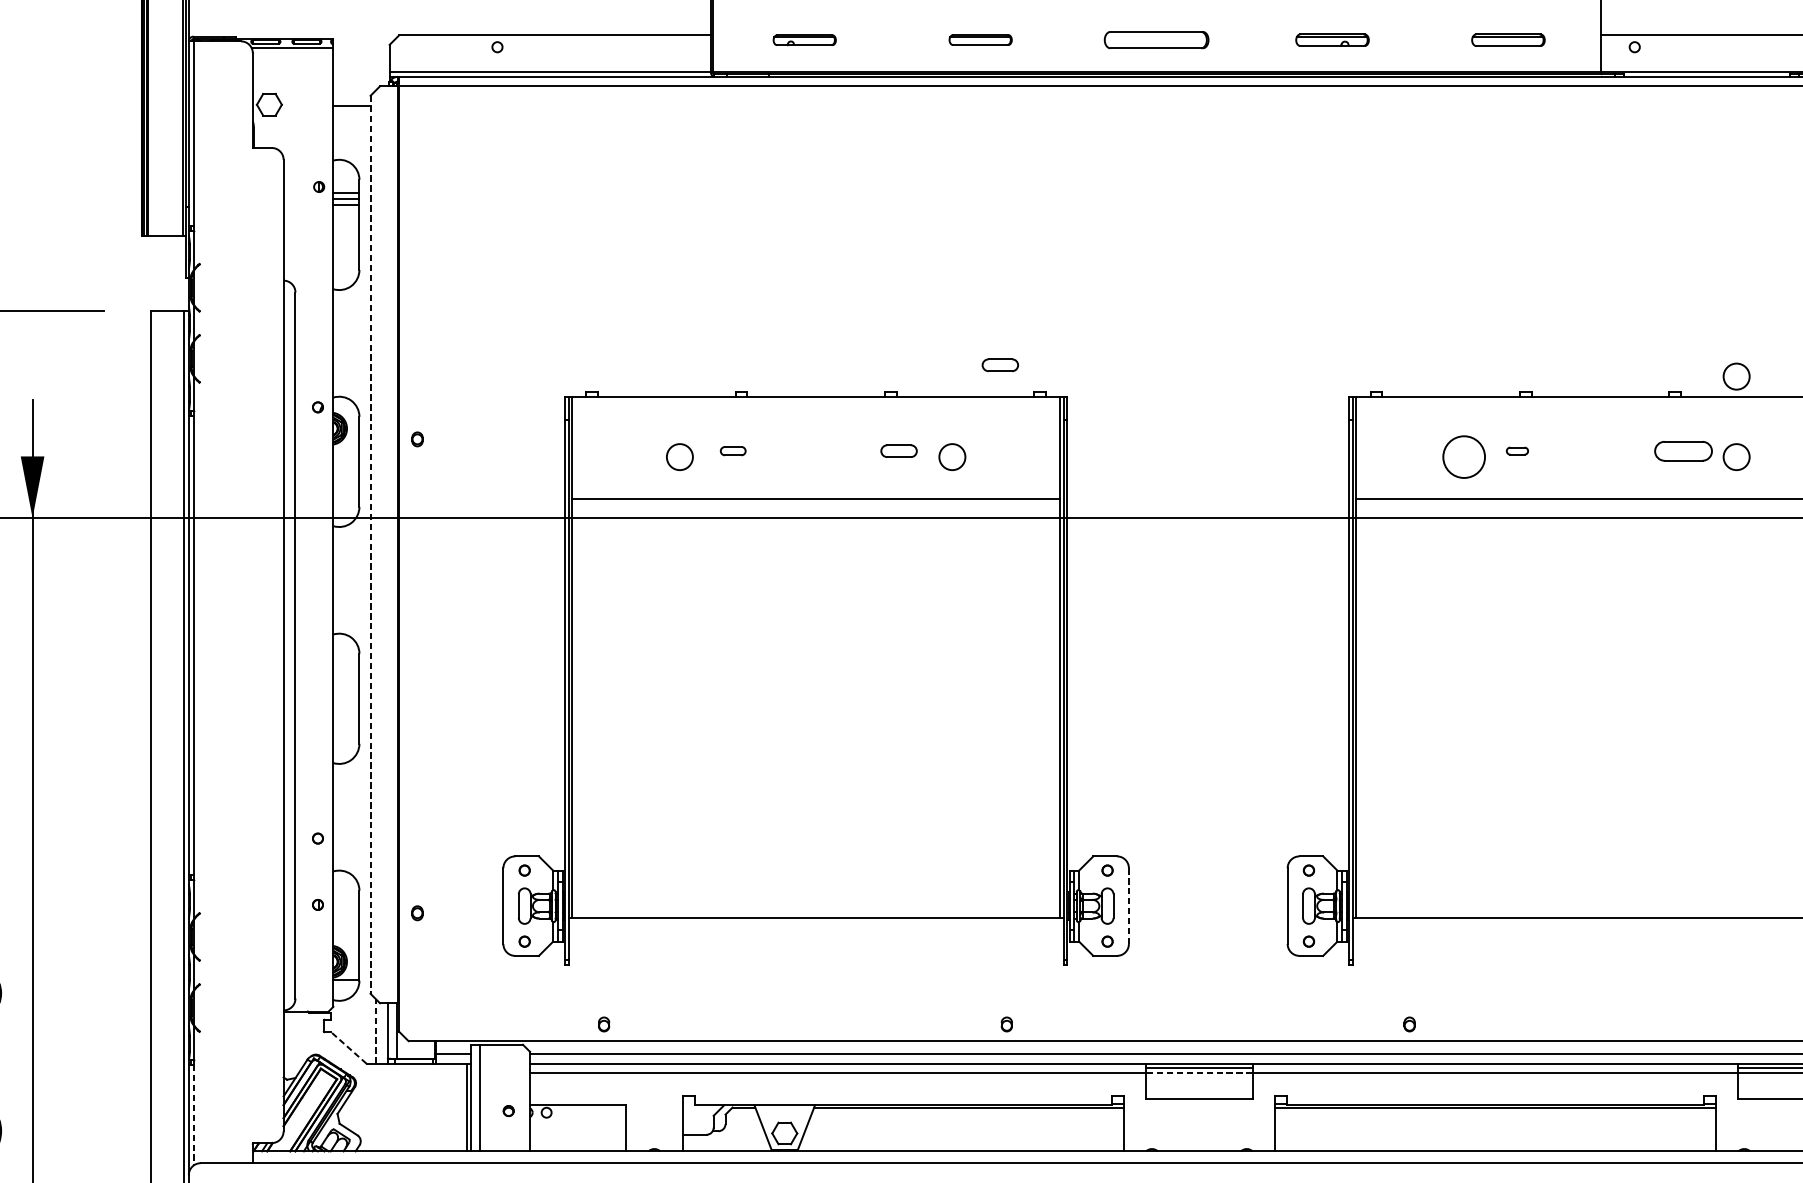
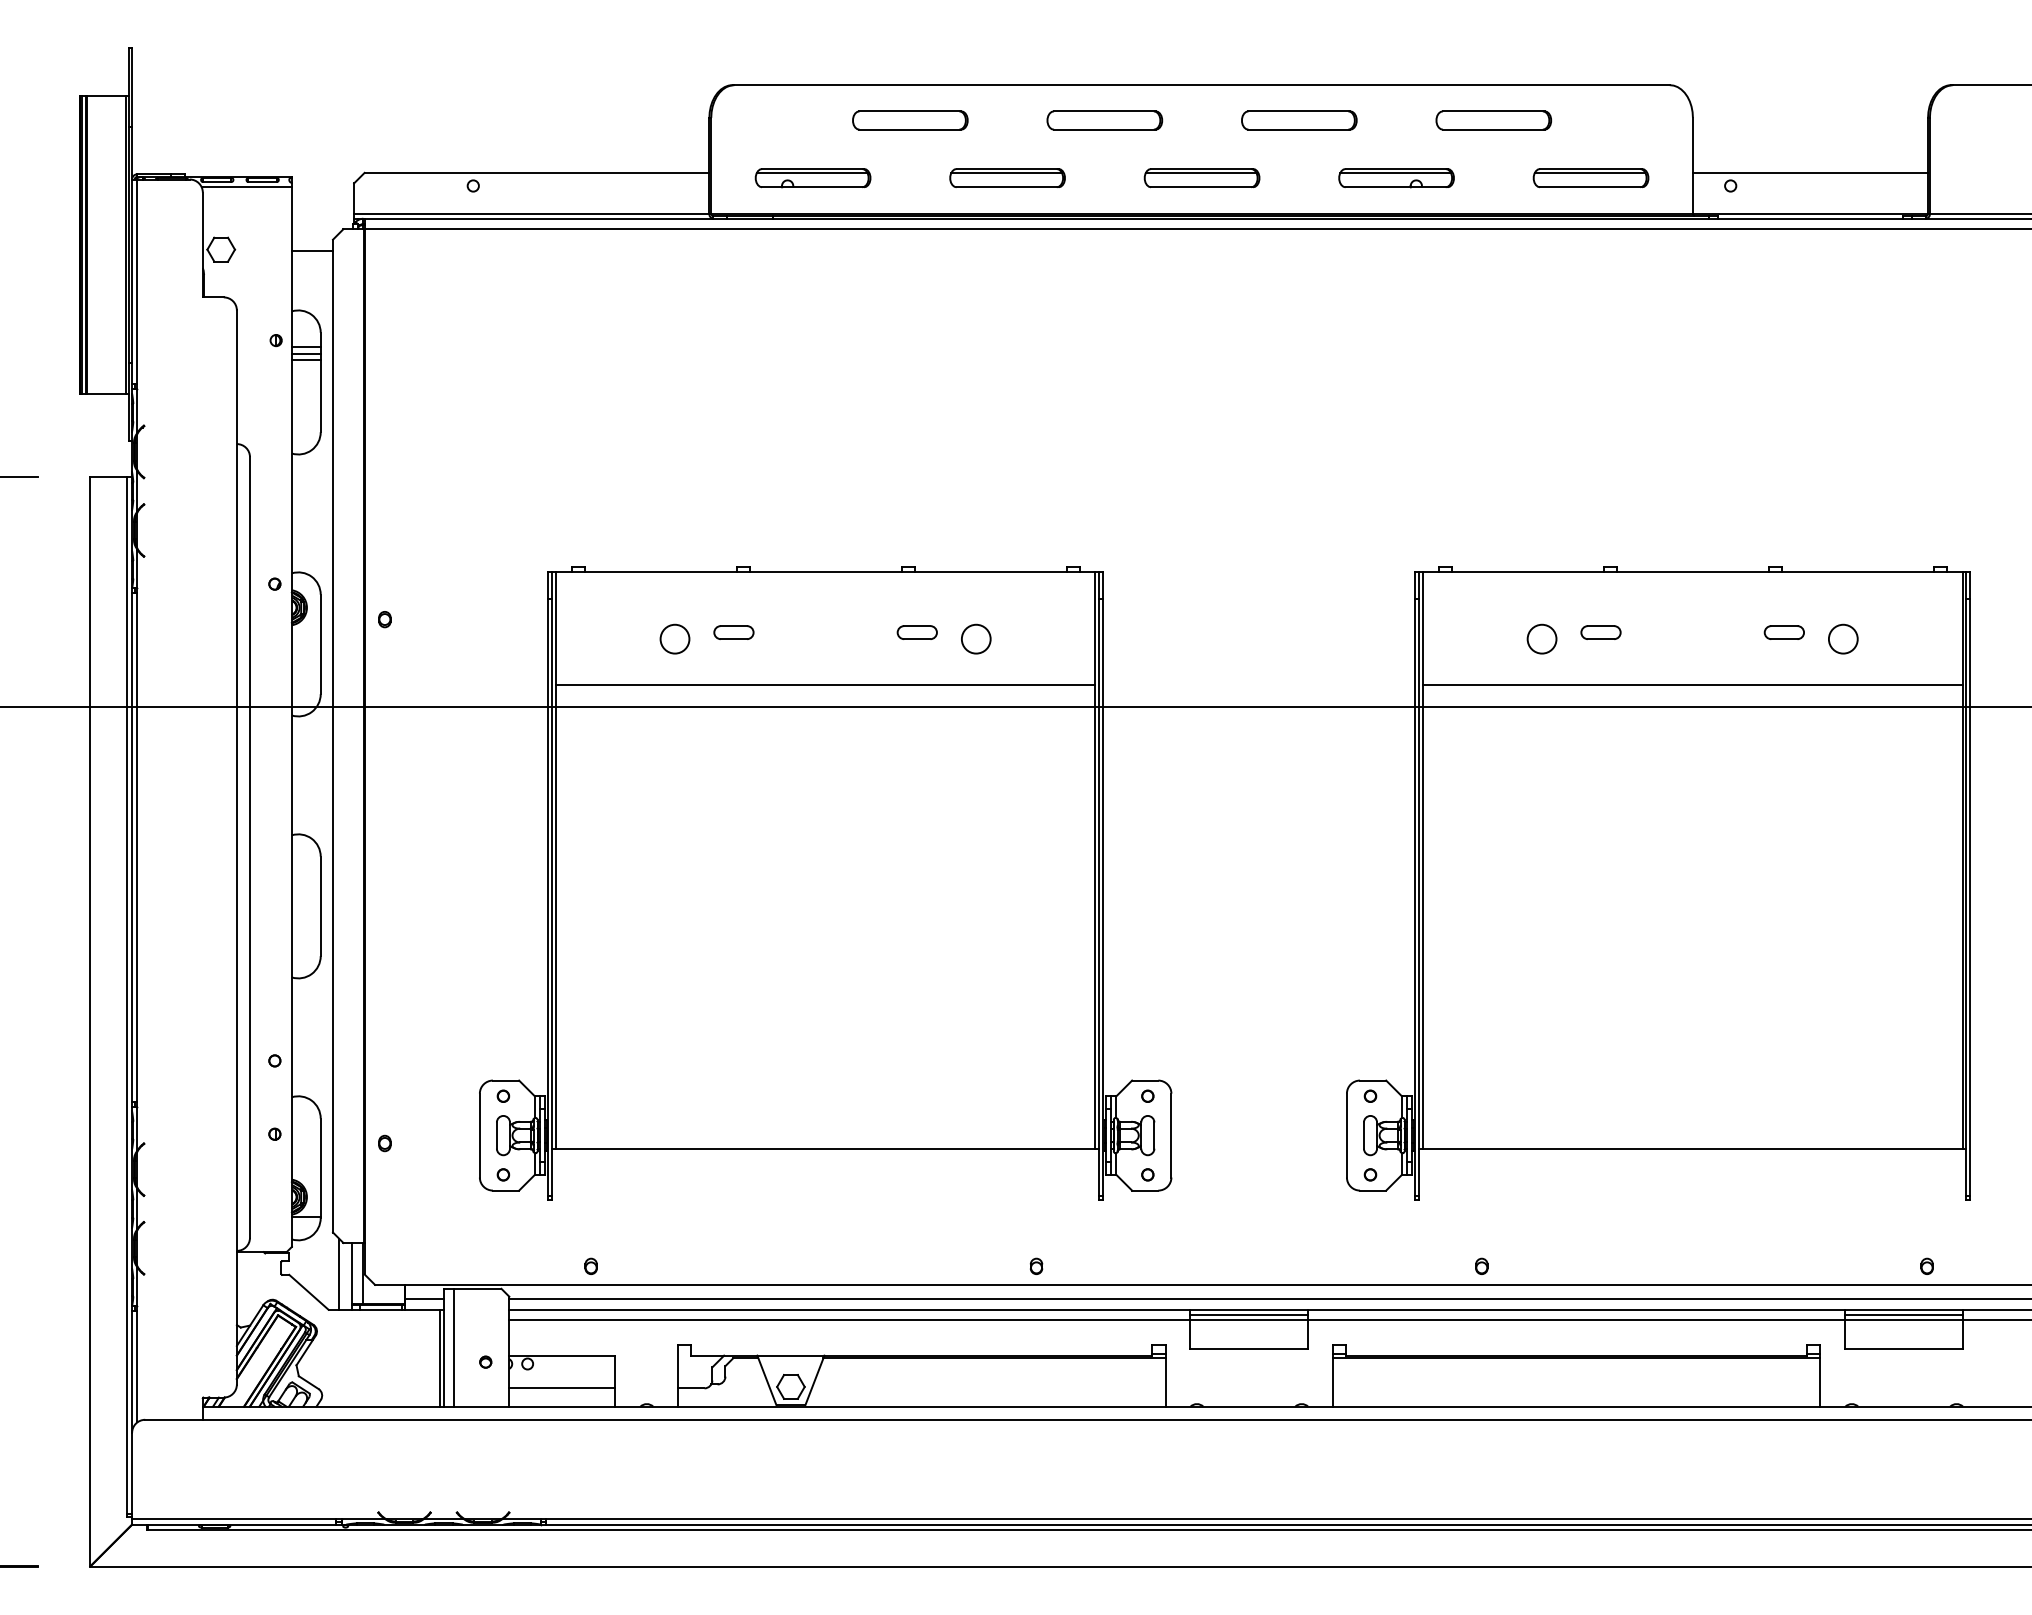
line: (1155, 35) -> (1200, 172), added
part: (980, 39) -> (1007, 177), size x1.67
part: (804, 40) -> (812, 178), size x1.67
part: (1332, 40) -> (1396, 178), size x1.43
part: (1507, 40) -> (1590, 178), size x1.43
part: (999, 365) -> (1028, 537), removed
circle: (1736, 376) -> (1843, 549), removed
part: (732, 451) -> (733, 632), size x1.43
part: (1517, 451) -> (1600, 632), size x1.67
part: (1682, 451) -> (1783, 632), size x0.62
circle: (1463, 456) -> (1541, 638), size x0.62
line: (371, 545) -> (333, 736), dashed -> solid
line: (1128, 906) -> (1171, 1135), dashed -> solid
line: (376, 1031) -> (339, 1274), dashed -> solid
line: (348, 1048) -> (308, 1292), dashed -> solid
line: (1199, 1073) -> (1249, 1320), dashed -> solid
line: (193, 1114) -> (137, 1366), dashed -> solid
line: (578, 1134) -> (562, 1388), added

